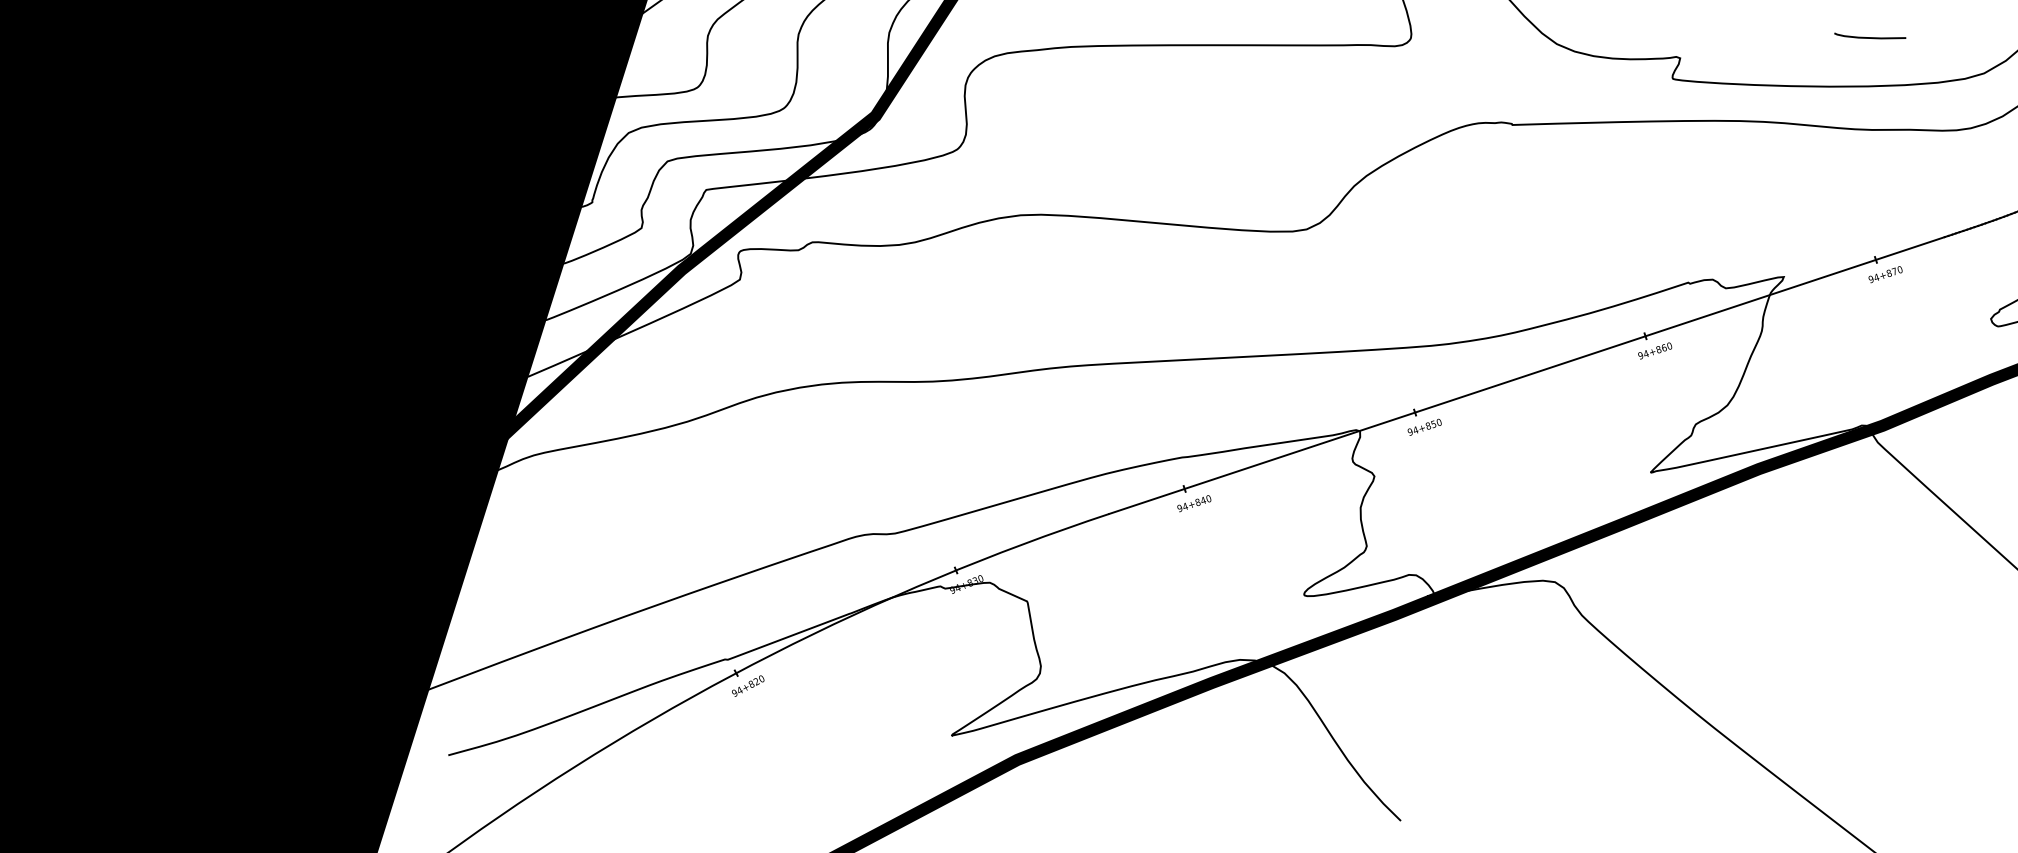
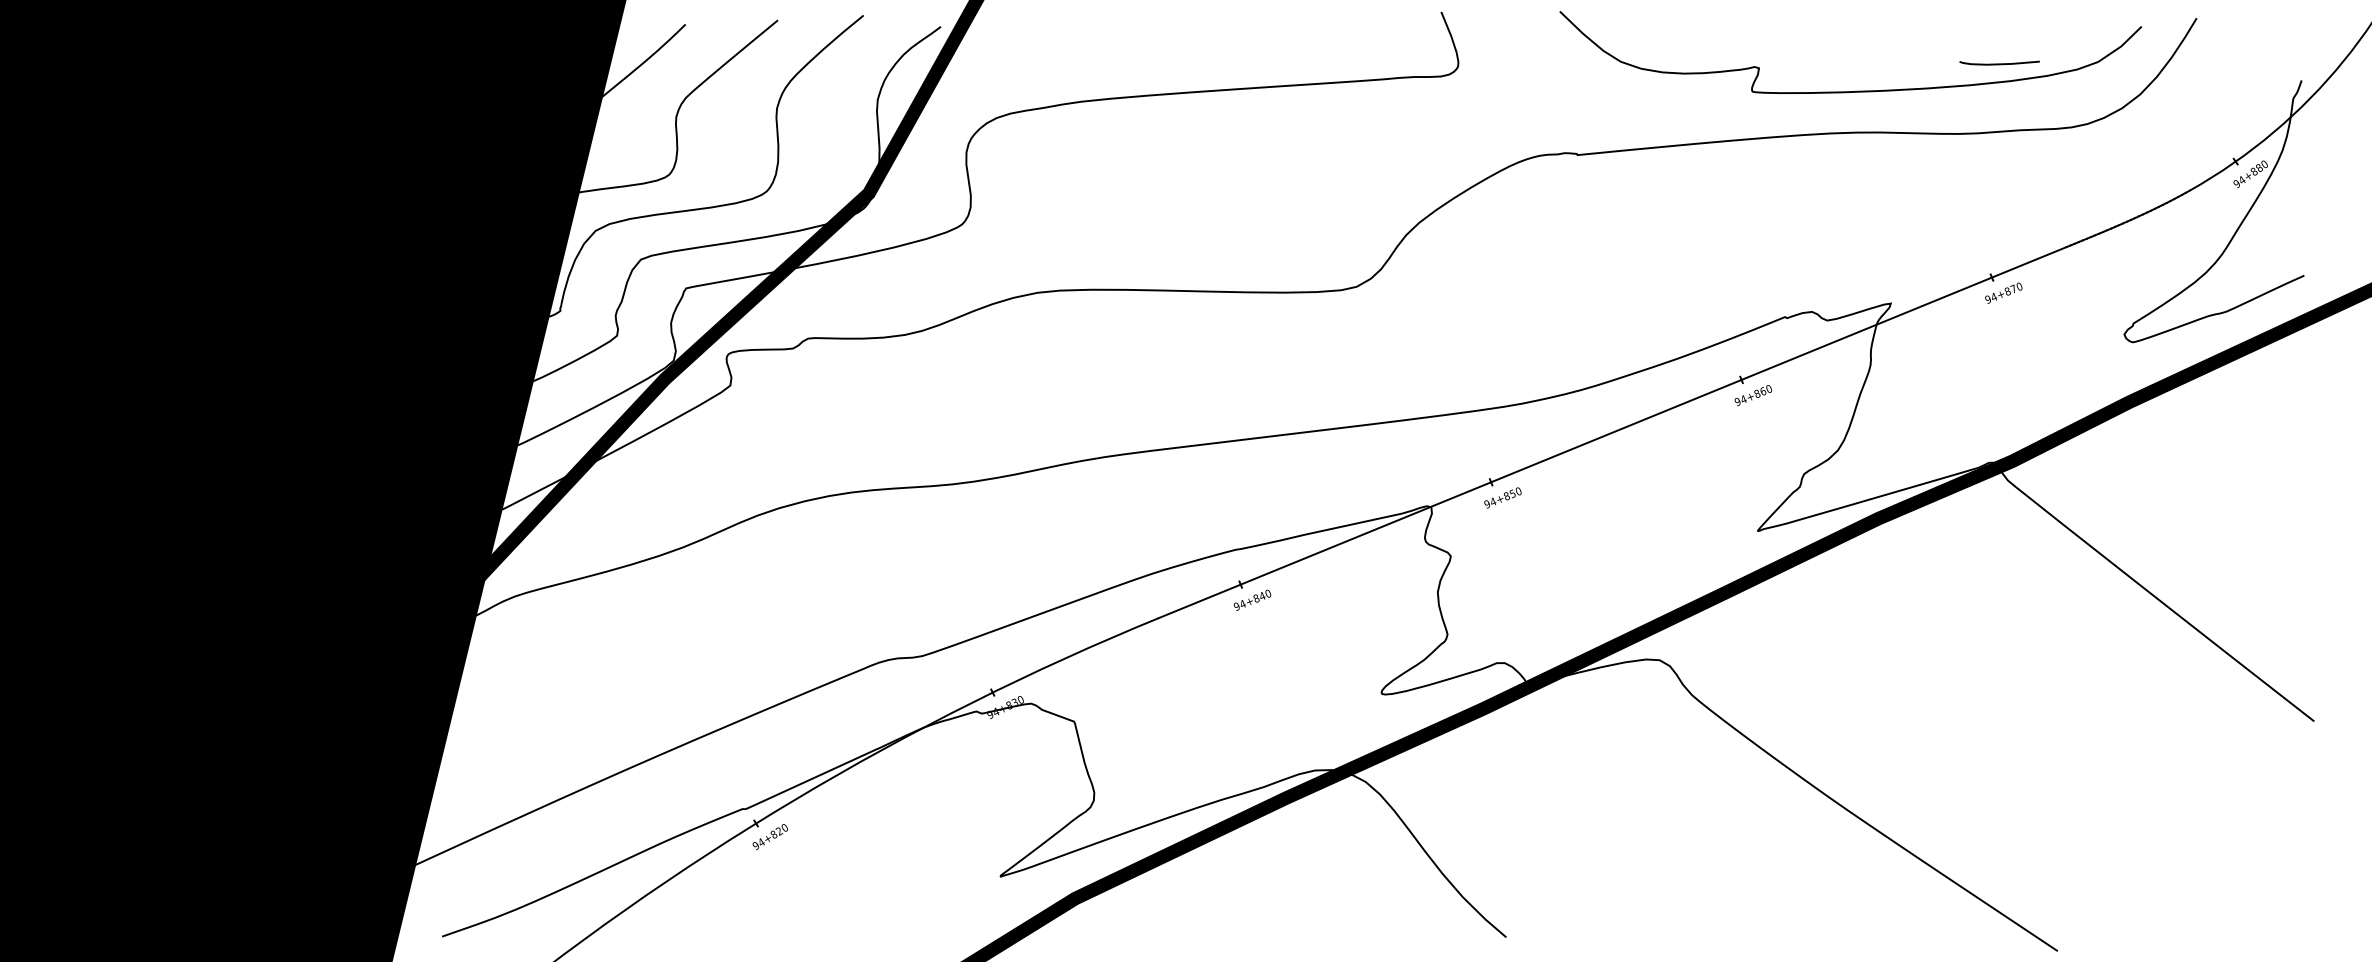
curve: (1870, 37) -> (1999, 63), moved

